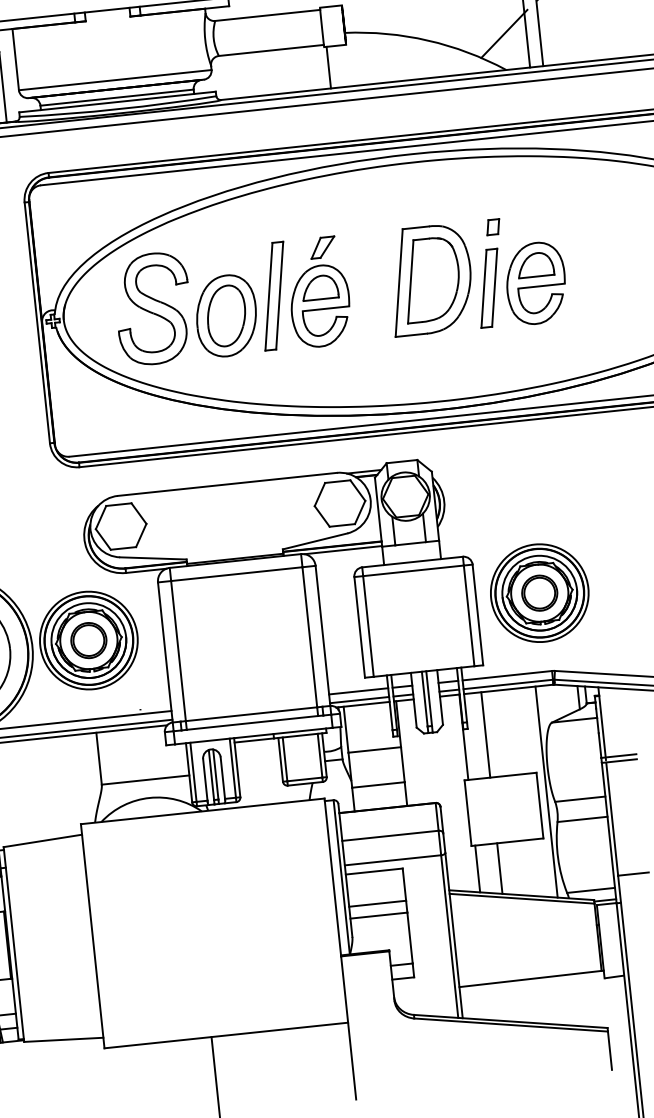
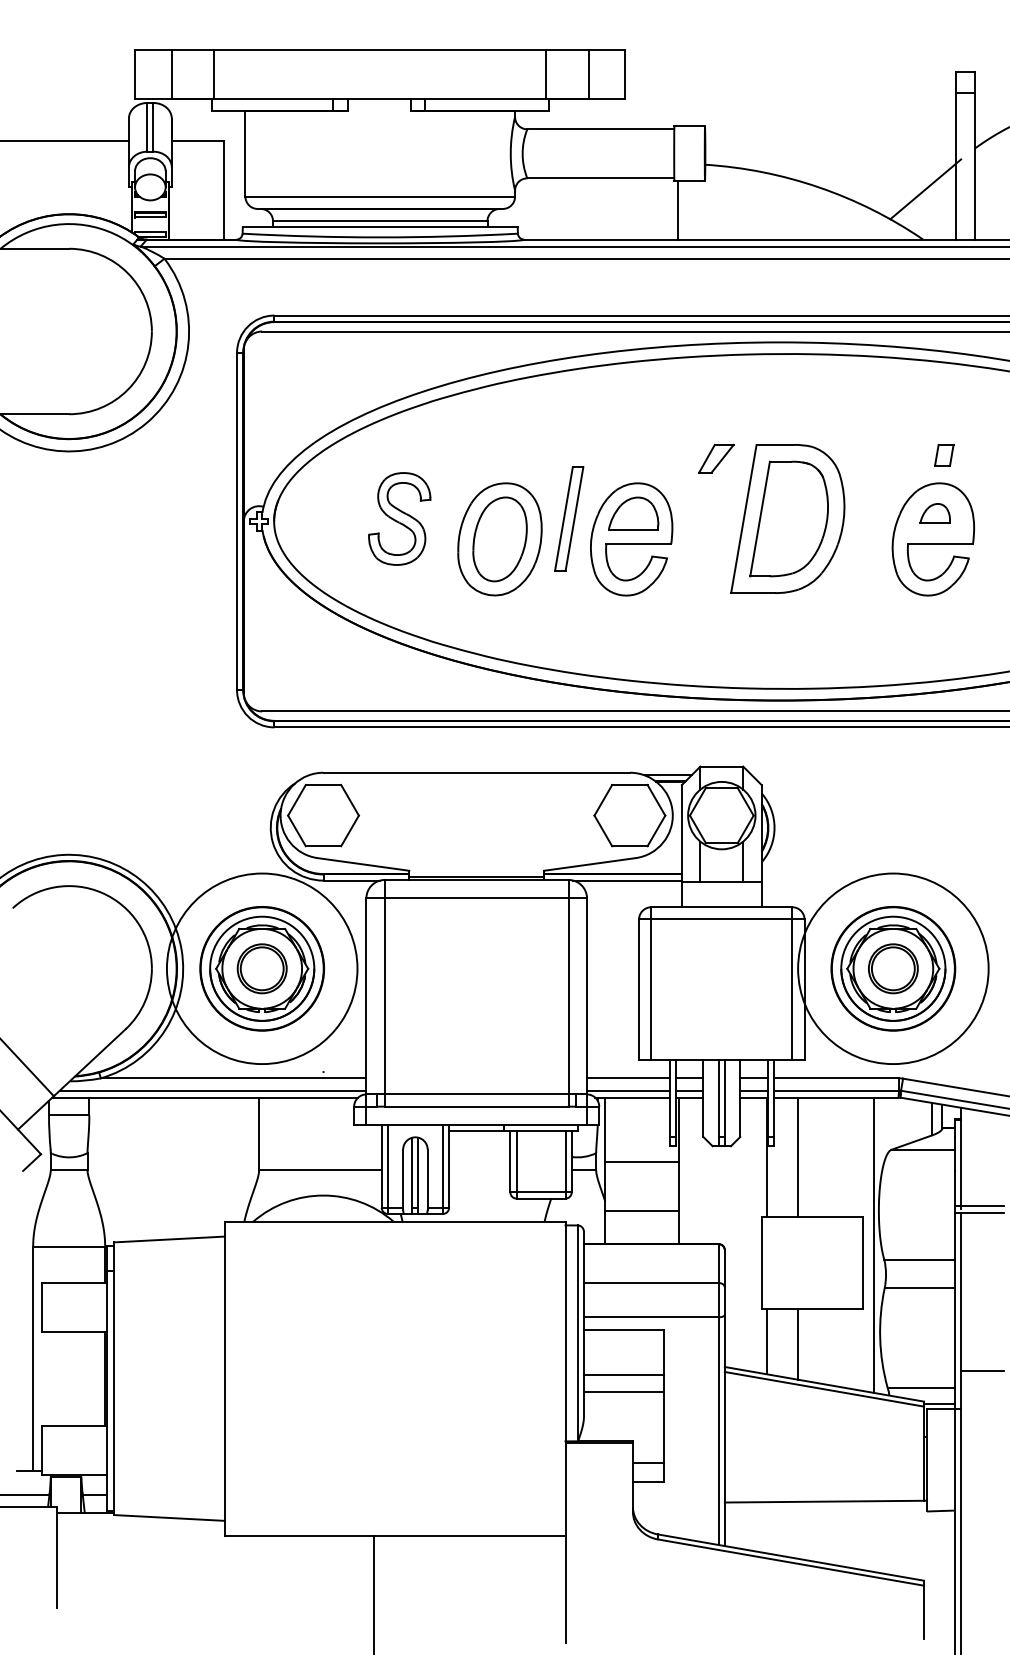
part: (493, 227) -> (944, 455), moved
part: (322, 247) -> (716, 458), moved
part: (534, 264) -> (934, 513), size x0.6
part: (488, 287) -> (867, 538), removed
part: (274, 295) -> (569, 518), size x0.7
part: (153, 308) -> (399, 518), size x0.6
circle: (539, 592) -> (893, 968), size x1.4
circle: (89, 640) -> (262, 968), size x1.4

